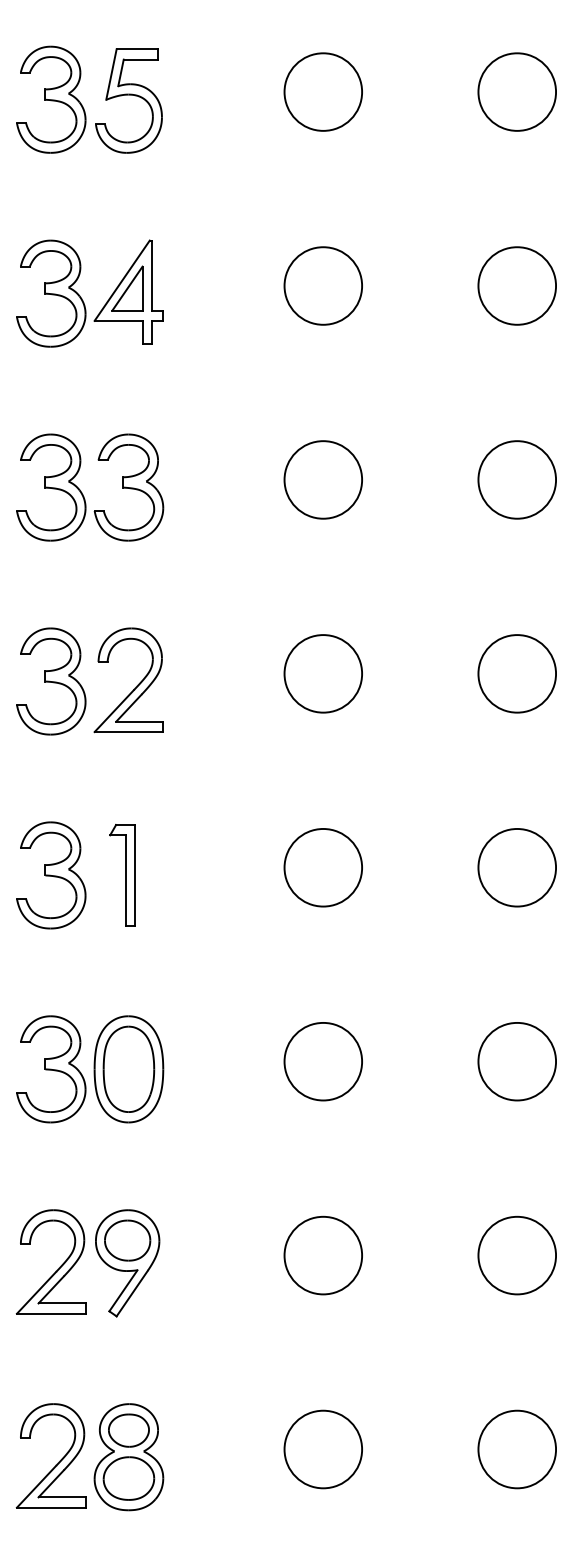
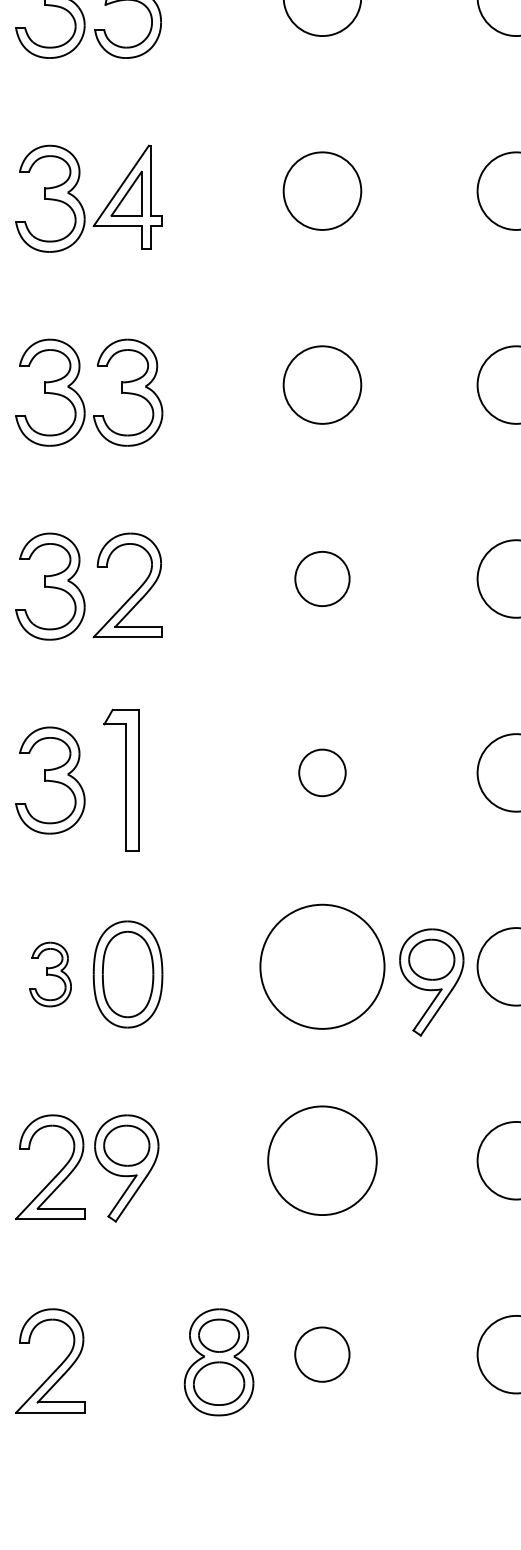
circle: (323, 673) -> (322, 578), size x0.7
circle: (323, 867) -> (322, 772), size x0.6
part: (122, 875) -> (121, 780), size x1.4
circle: (323, 1061) -> (322, 966), size x1.6
part: (51, 1069) -> (50, 974), size x0.6
part: (432, 1077) -> (431, 982), added
circle: (323, 1255) -> (322, 1160), size x1.4
circle: (322, 1449) -> (321, 1354), size x0.7
part: (128, 1457) -> (218, 1362), moved

